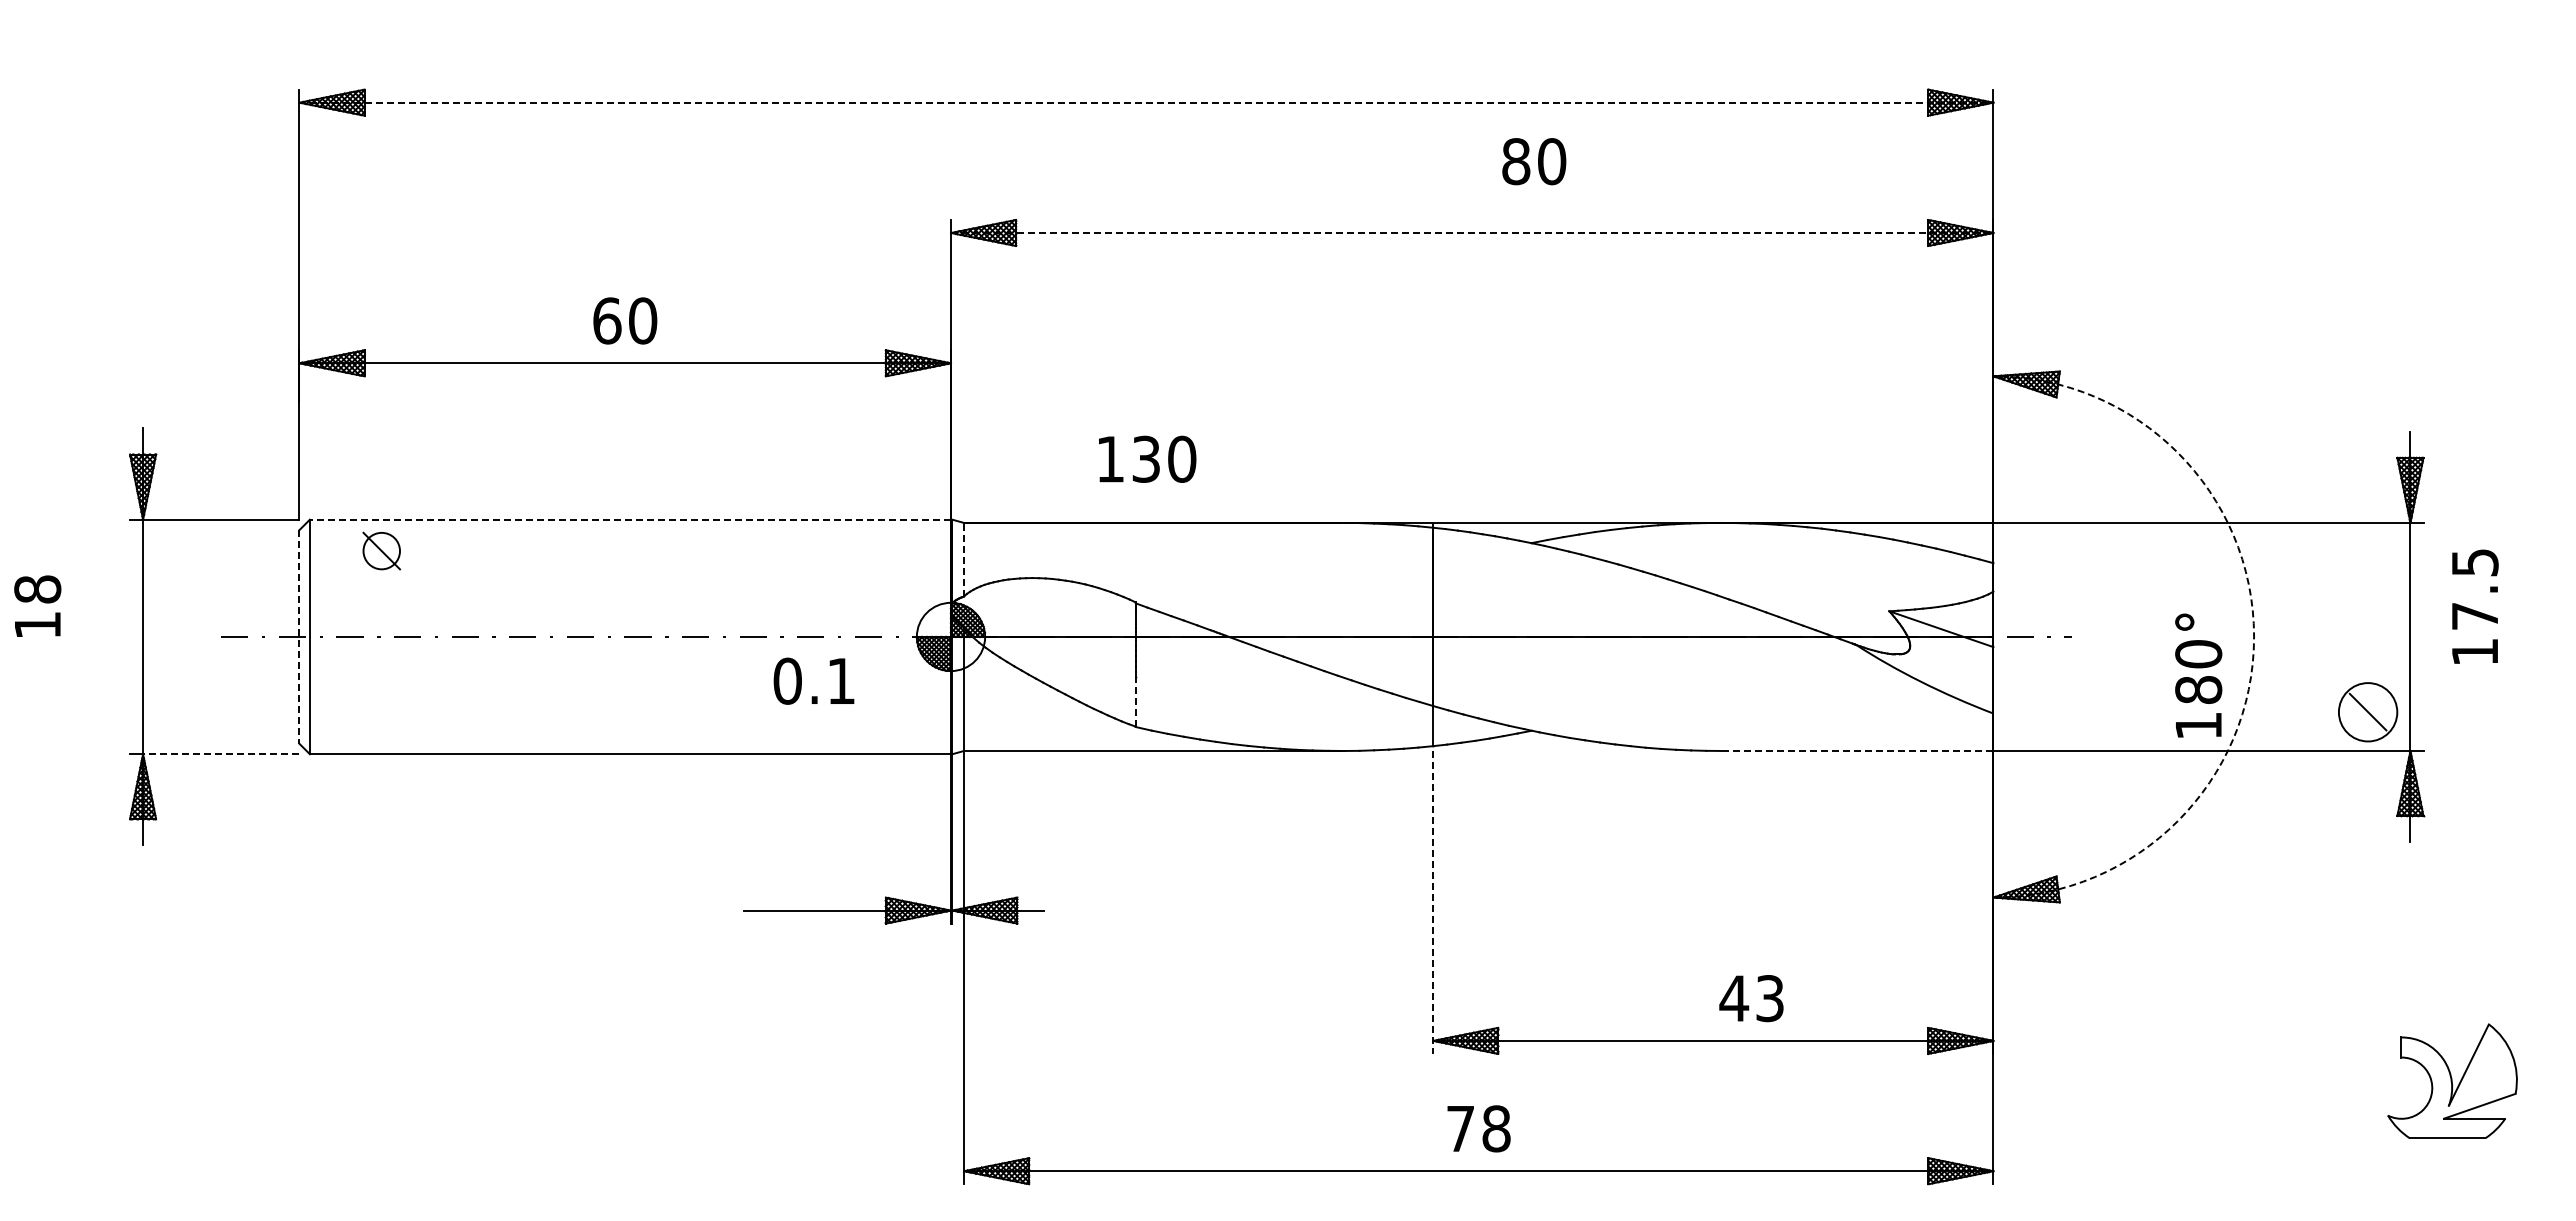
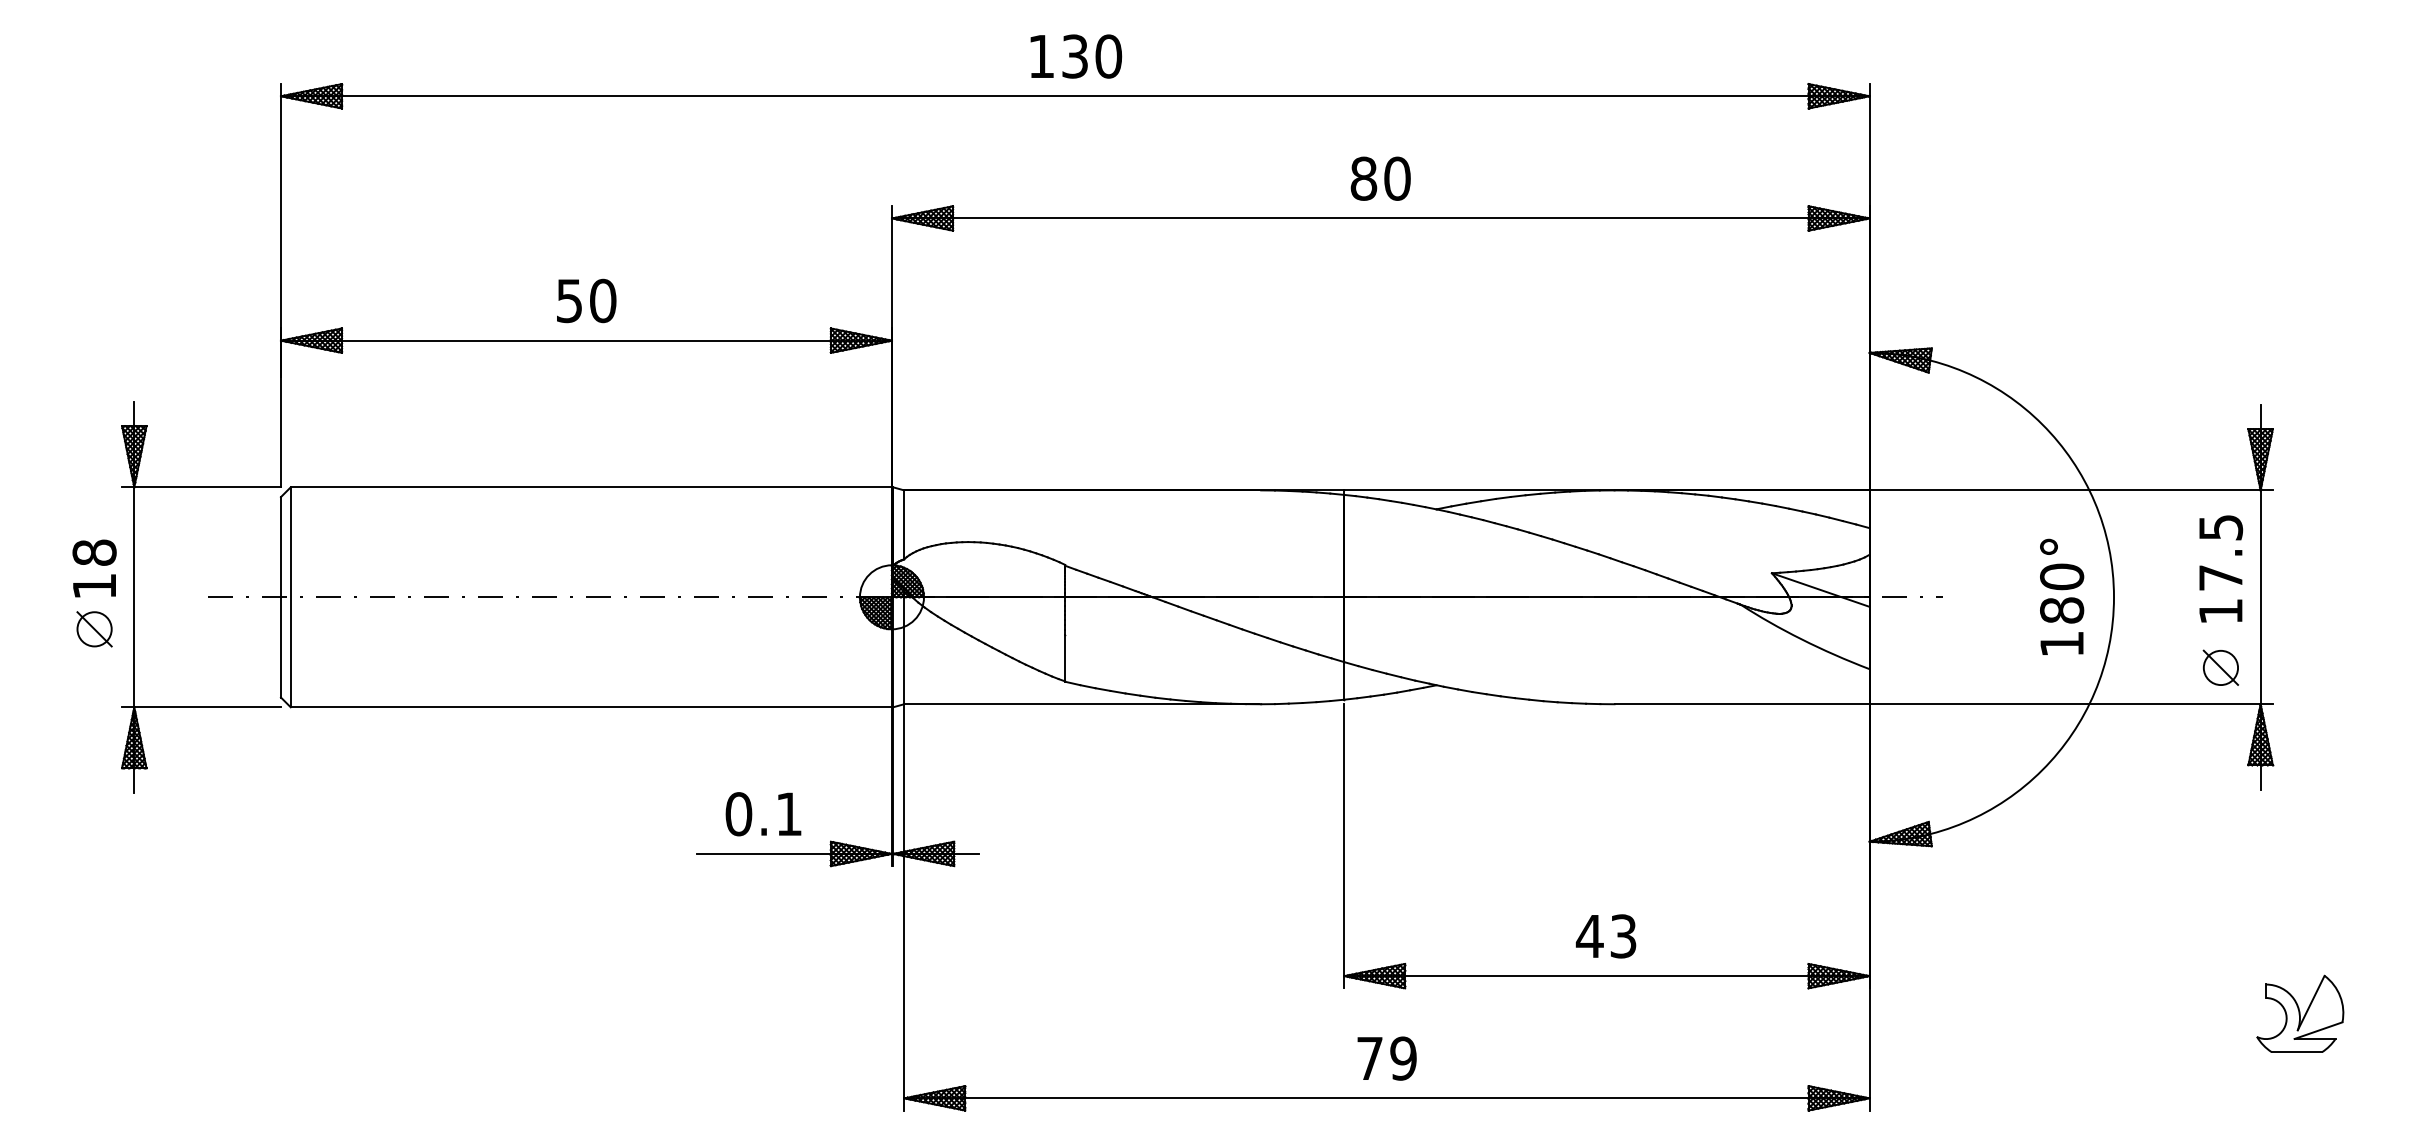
line: (1146, 102) -> (1075, 96), dashed -> solid
text: (1534, 161) -> (1381, 178), moved
line: (1472, 233) -> (1381, 218), dashed -> solid
text: (607, 320) -> (569, 300), 60 -> 50
text: (1147, 458) -> (1076, 55), moved
line: (630, 519) -> (591, 487), dashed -> solid
part: (381, 550) -> (94, 628), moved
line: (964, 559) -> (904, 524), dashed -> solid
text: (37, 605) -> (94, 567), moved
text: (2475, 606) -> (2221, 568), moved
line: (299, 636) -> (280, 596), dashed -> solid
arc: (2254, 636) -> (2114, 596), dashed -> solid
text: (2198, 675) -> (2061, 596), moved
text: (813, 680) -> (763, 813), moved
line: (1135, 702) -> (1064, 658), dashed -> solid
circle: (2367, 712) -> (2220, 668), size x0.62
line: (1857, 750) -> (1742, 703), dashed -> solid
line: (220, 754) -> (206, 707), dashed -> solid
line: (1433, 902) -> (1344, 846), dashed -> solid
text: (1751, 998) -> (1606, 936), moved
part: (2452, 1080) -> (2300, 1013), size x0.71
text: (1496, 1128) -> (1403, 1058), 78 -> 79

